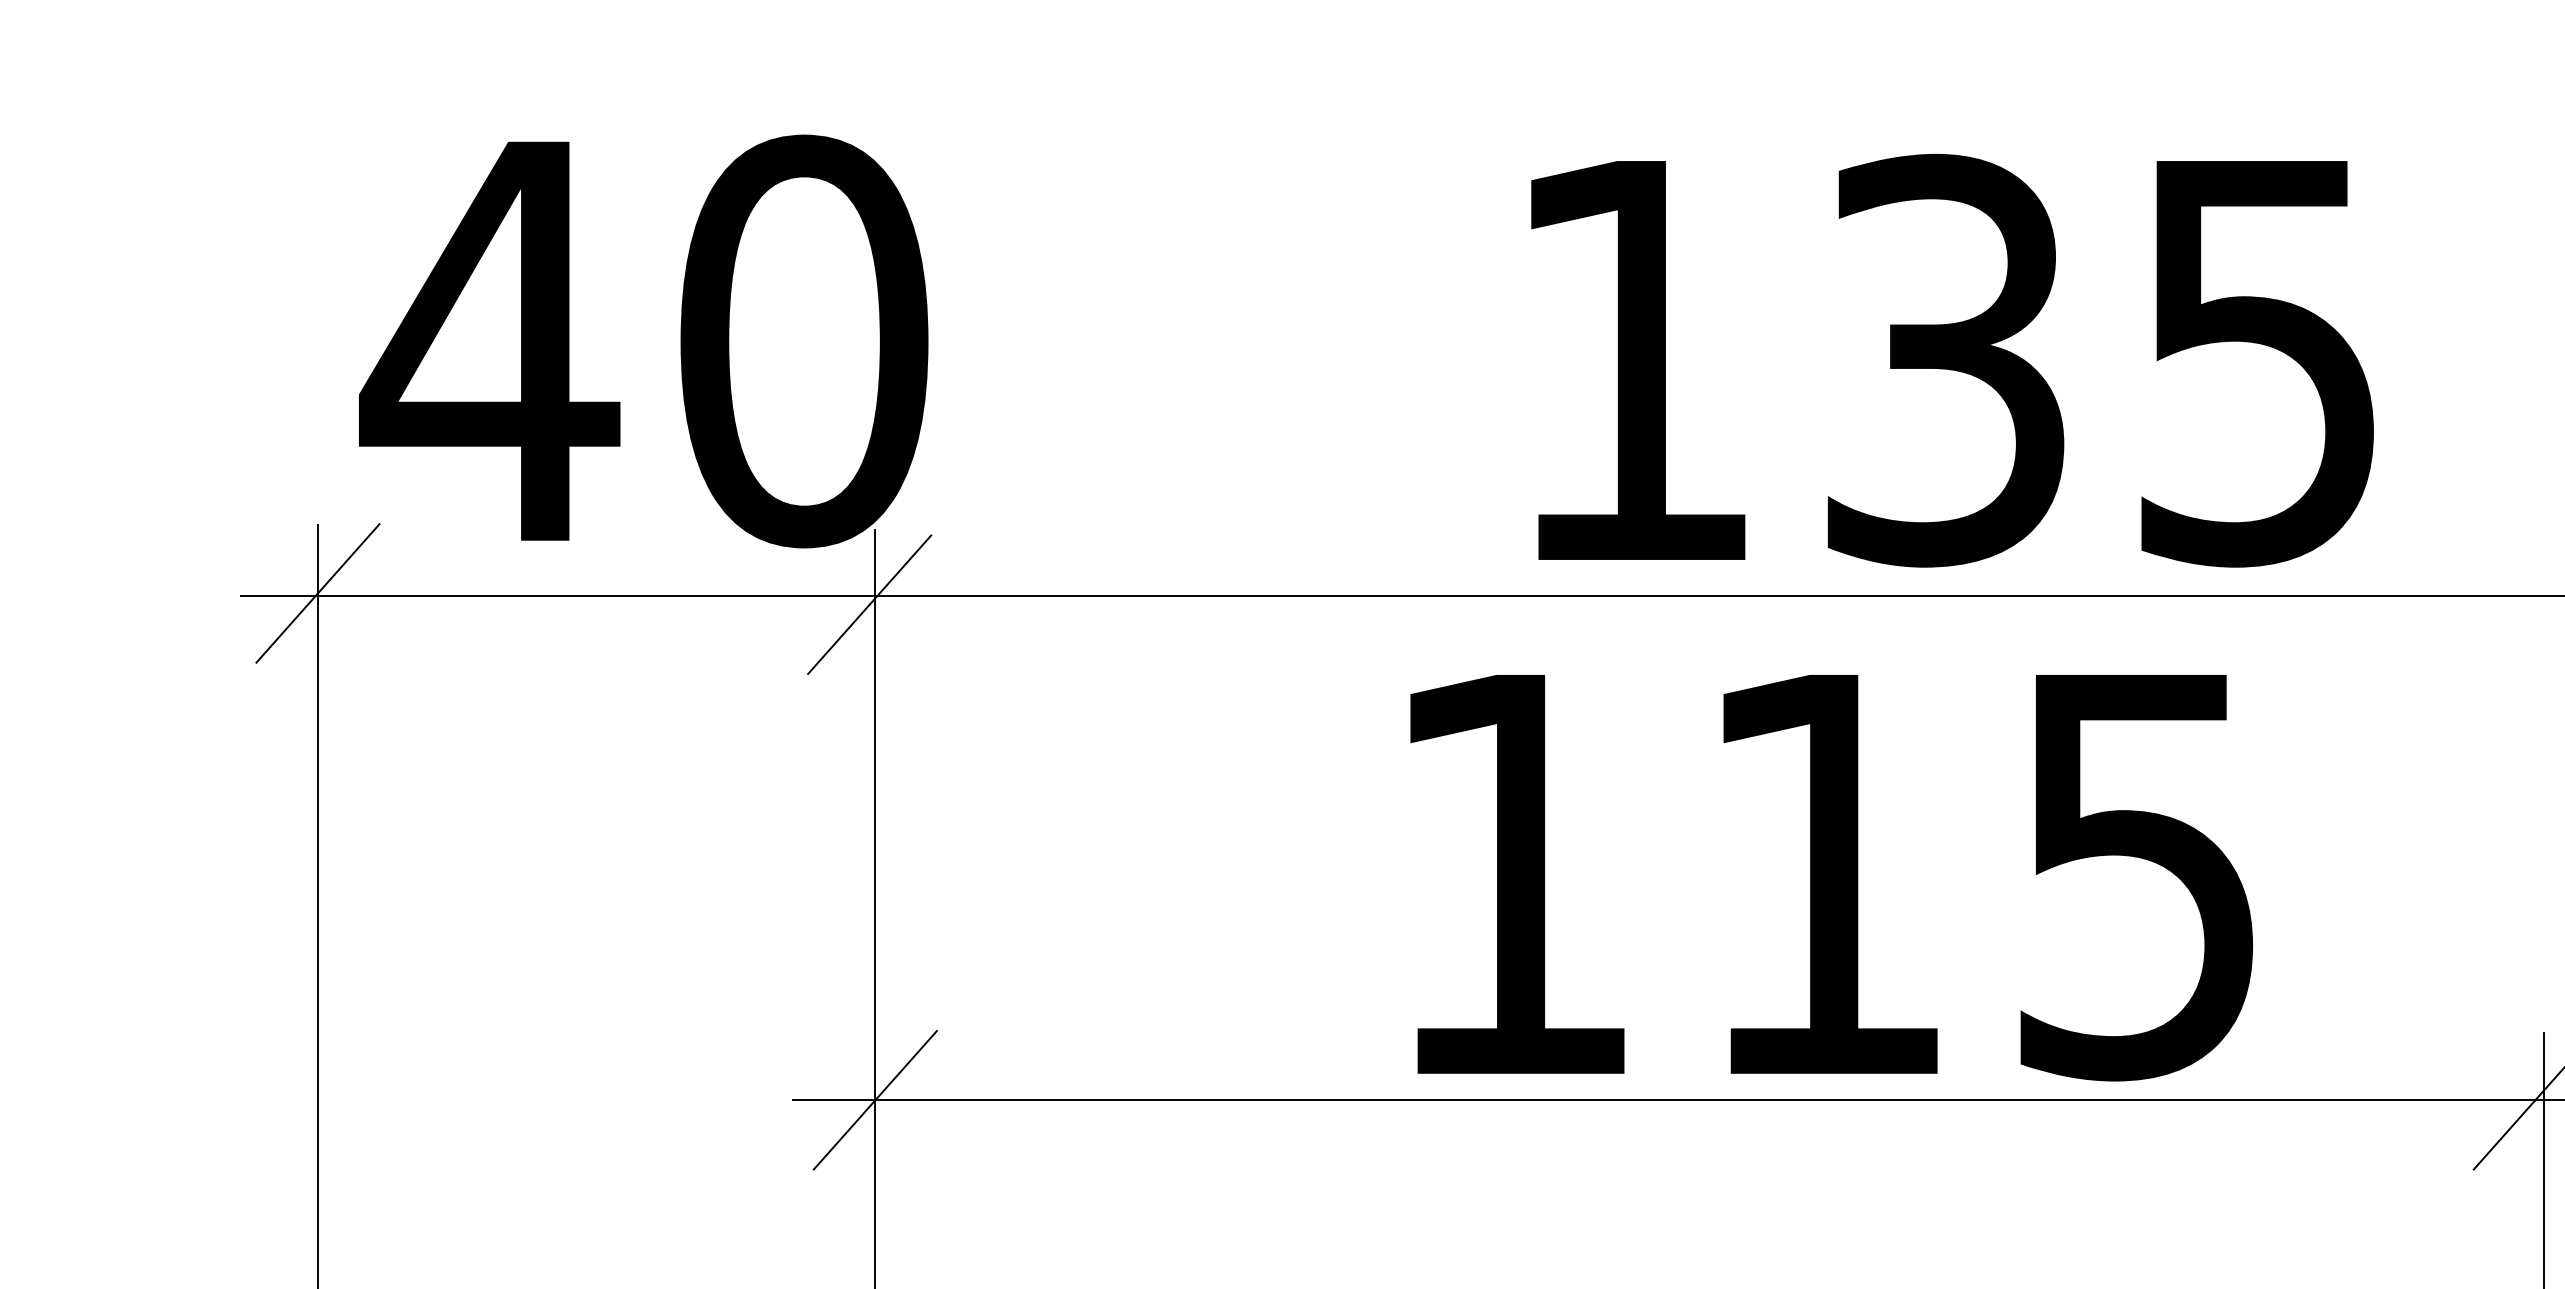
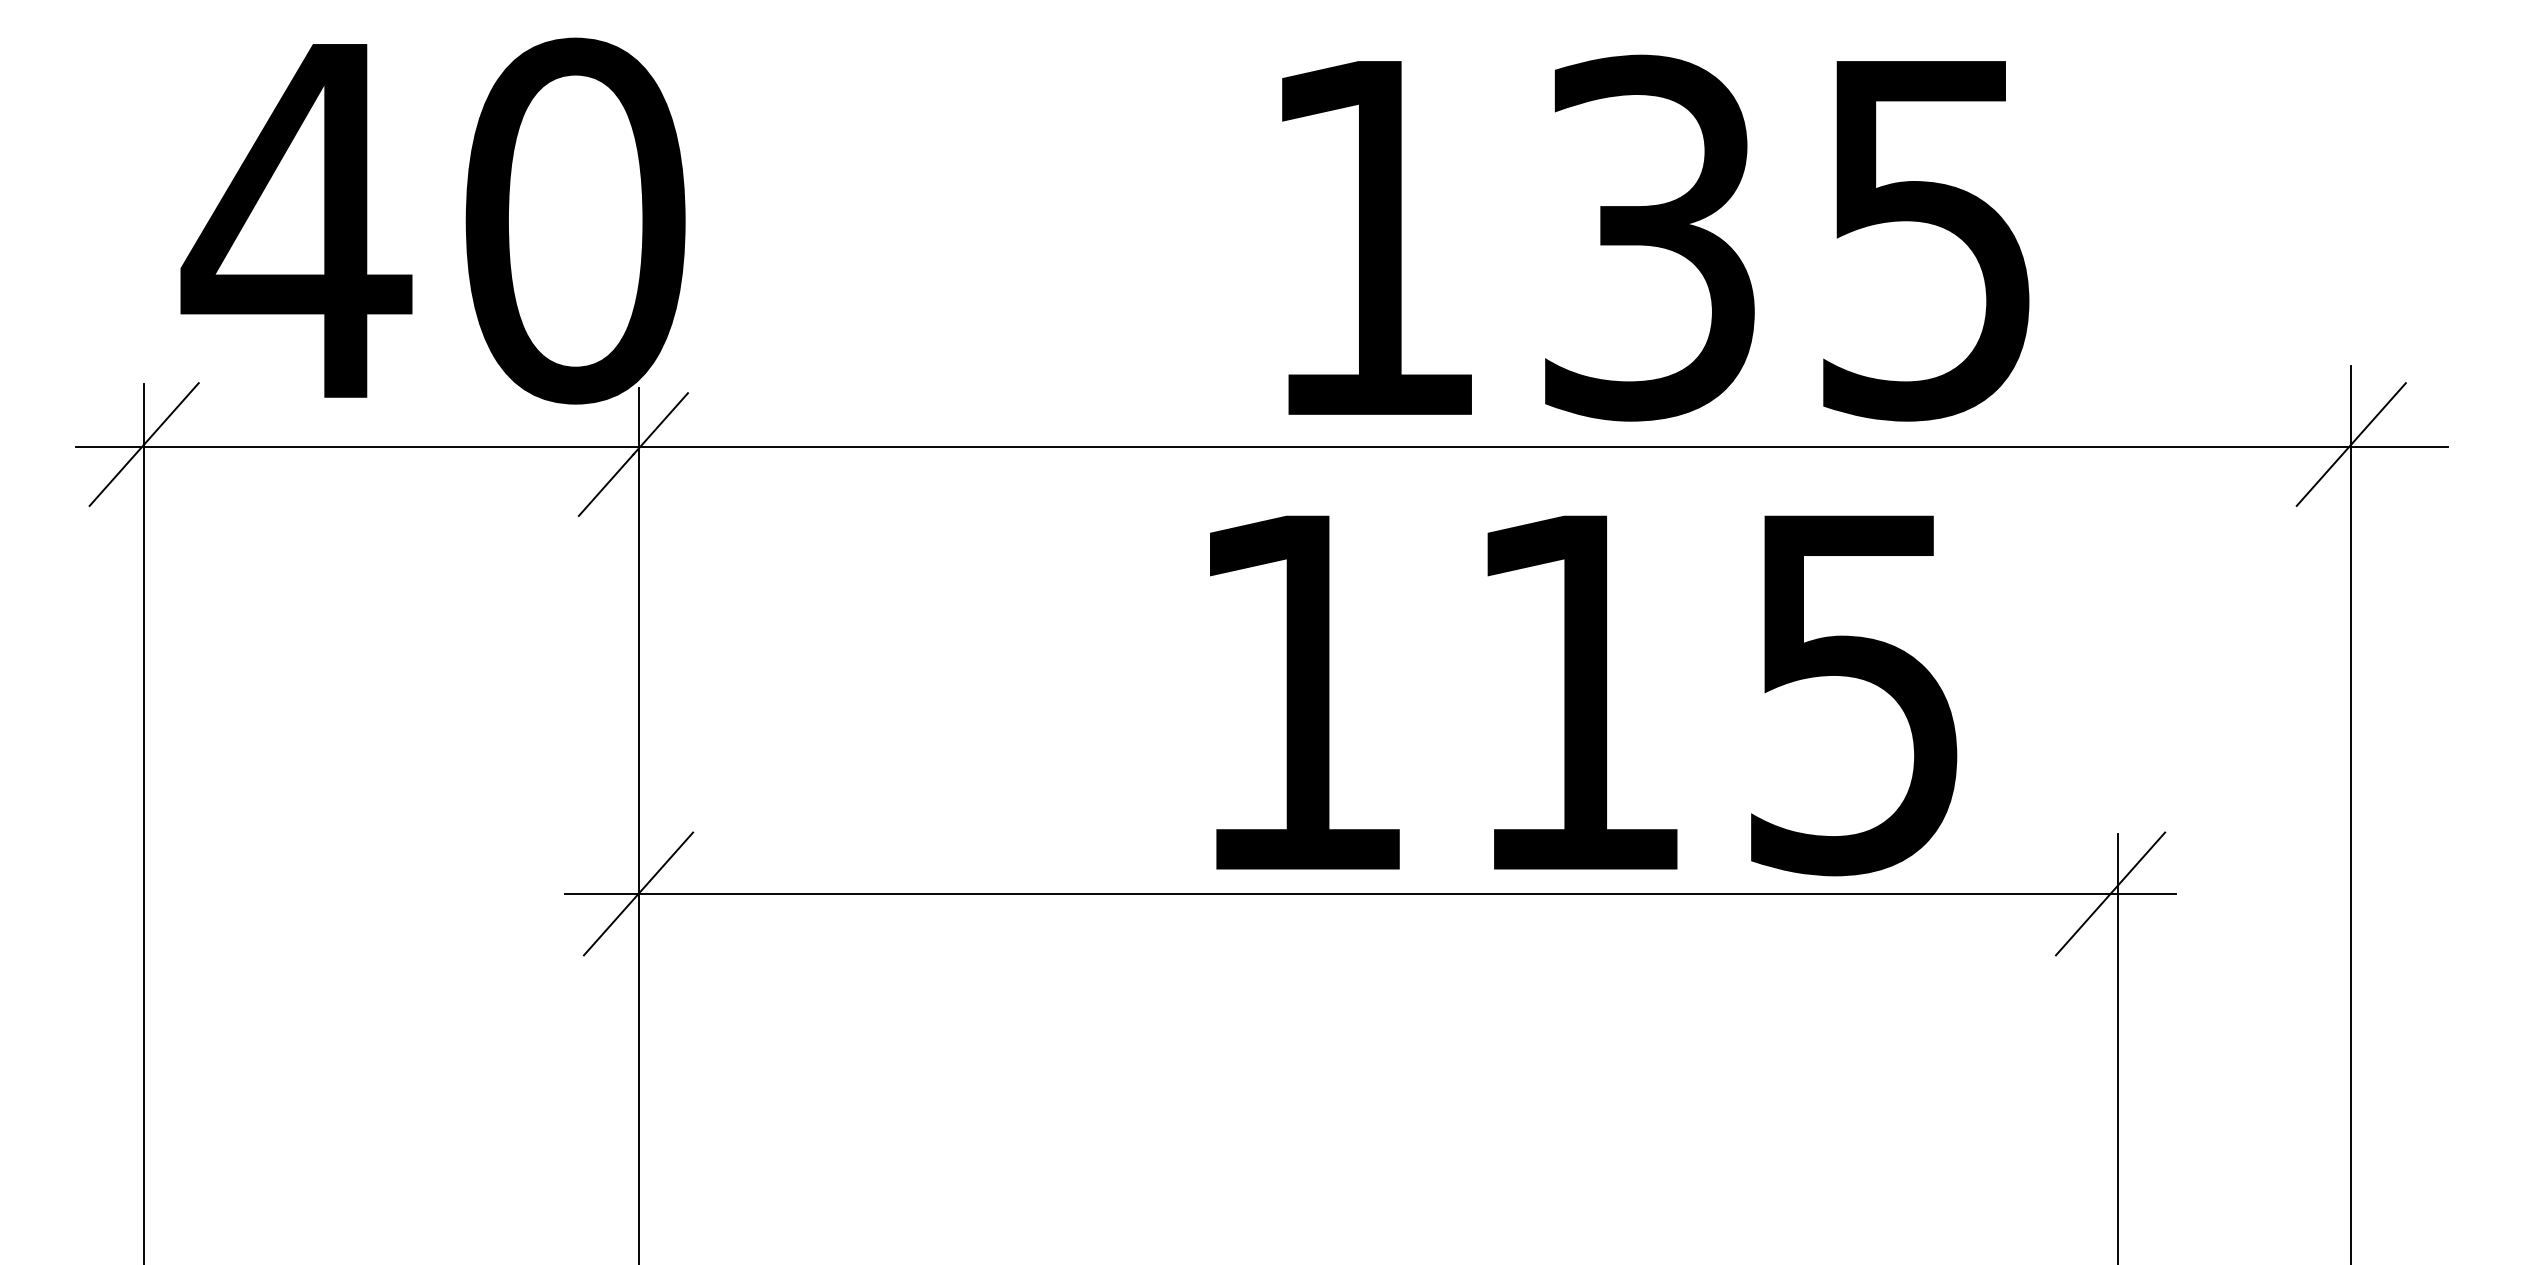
text: (1952, 359) -> (1655, 237), moved
text: (1831, 877) -> (1583, 695), moved

